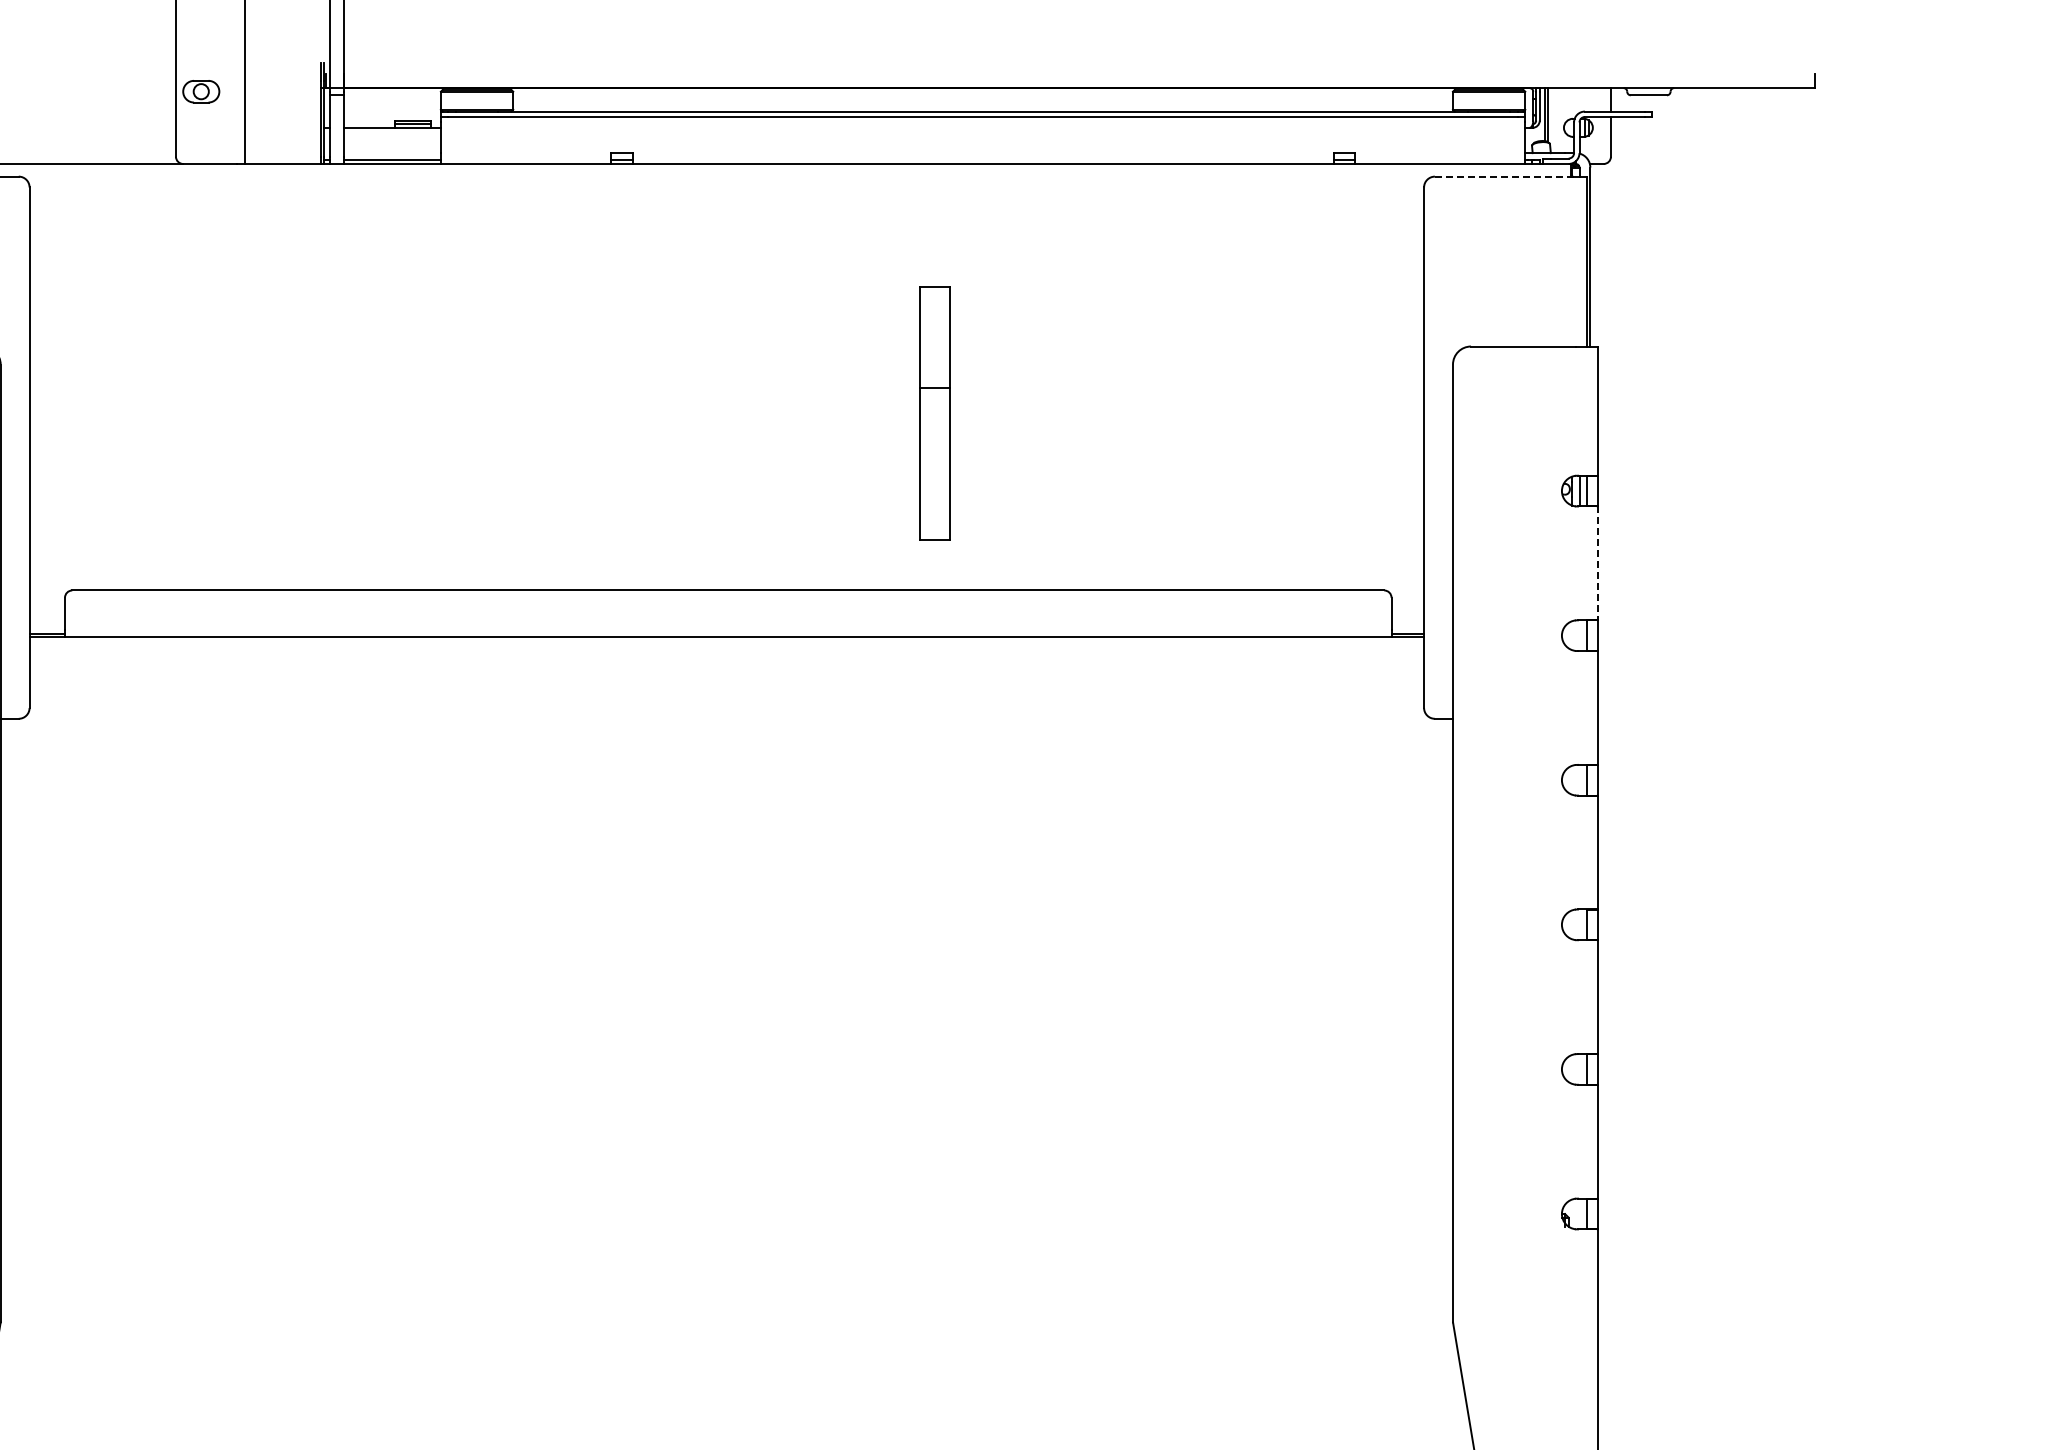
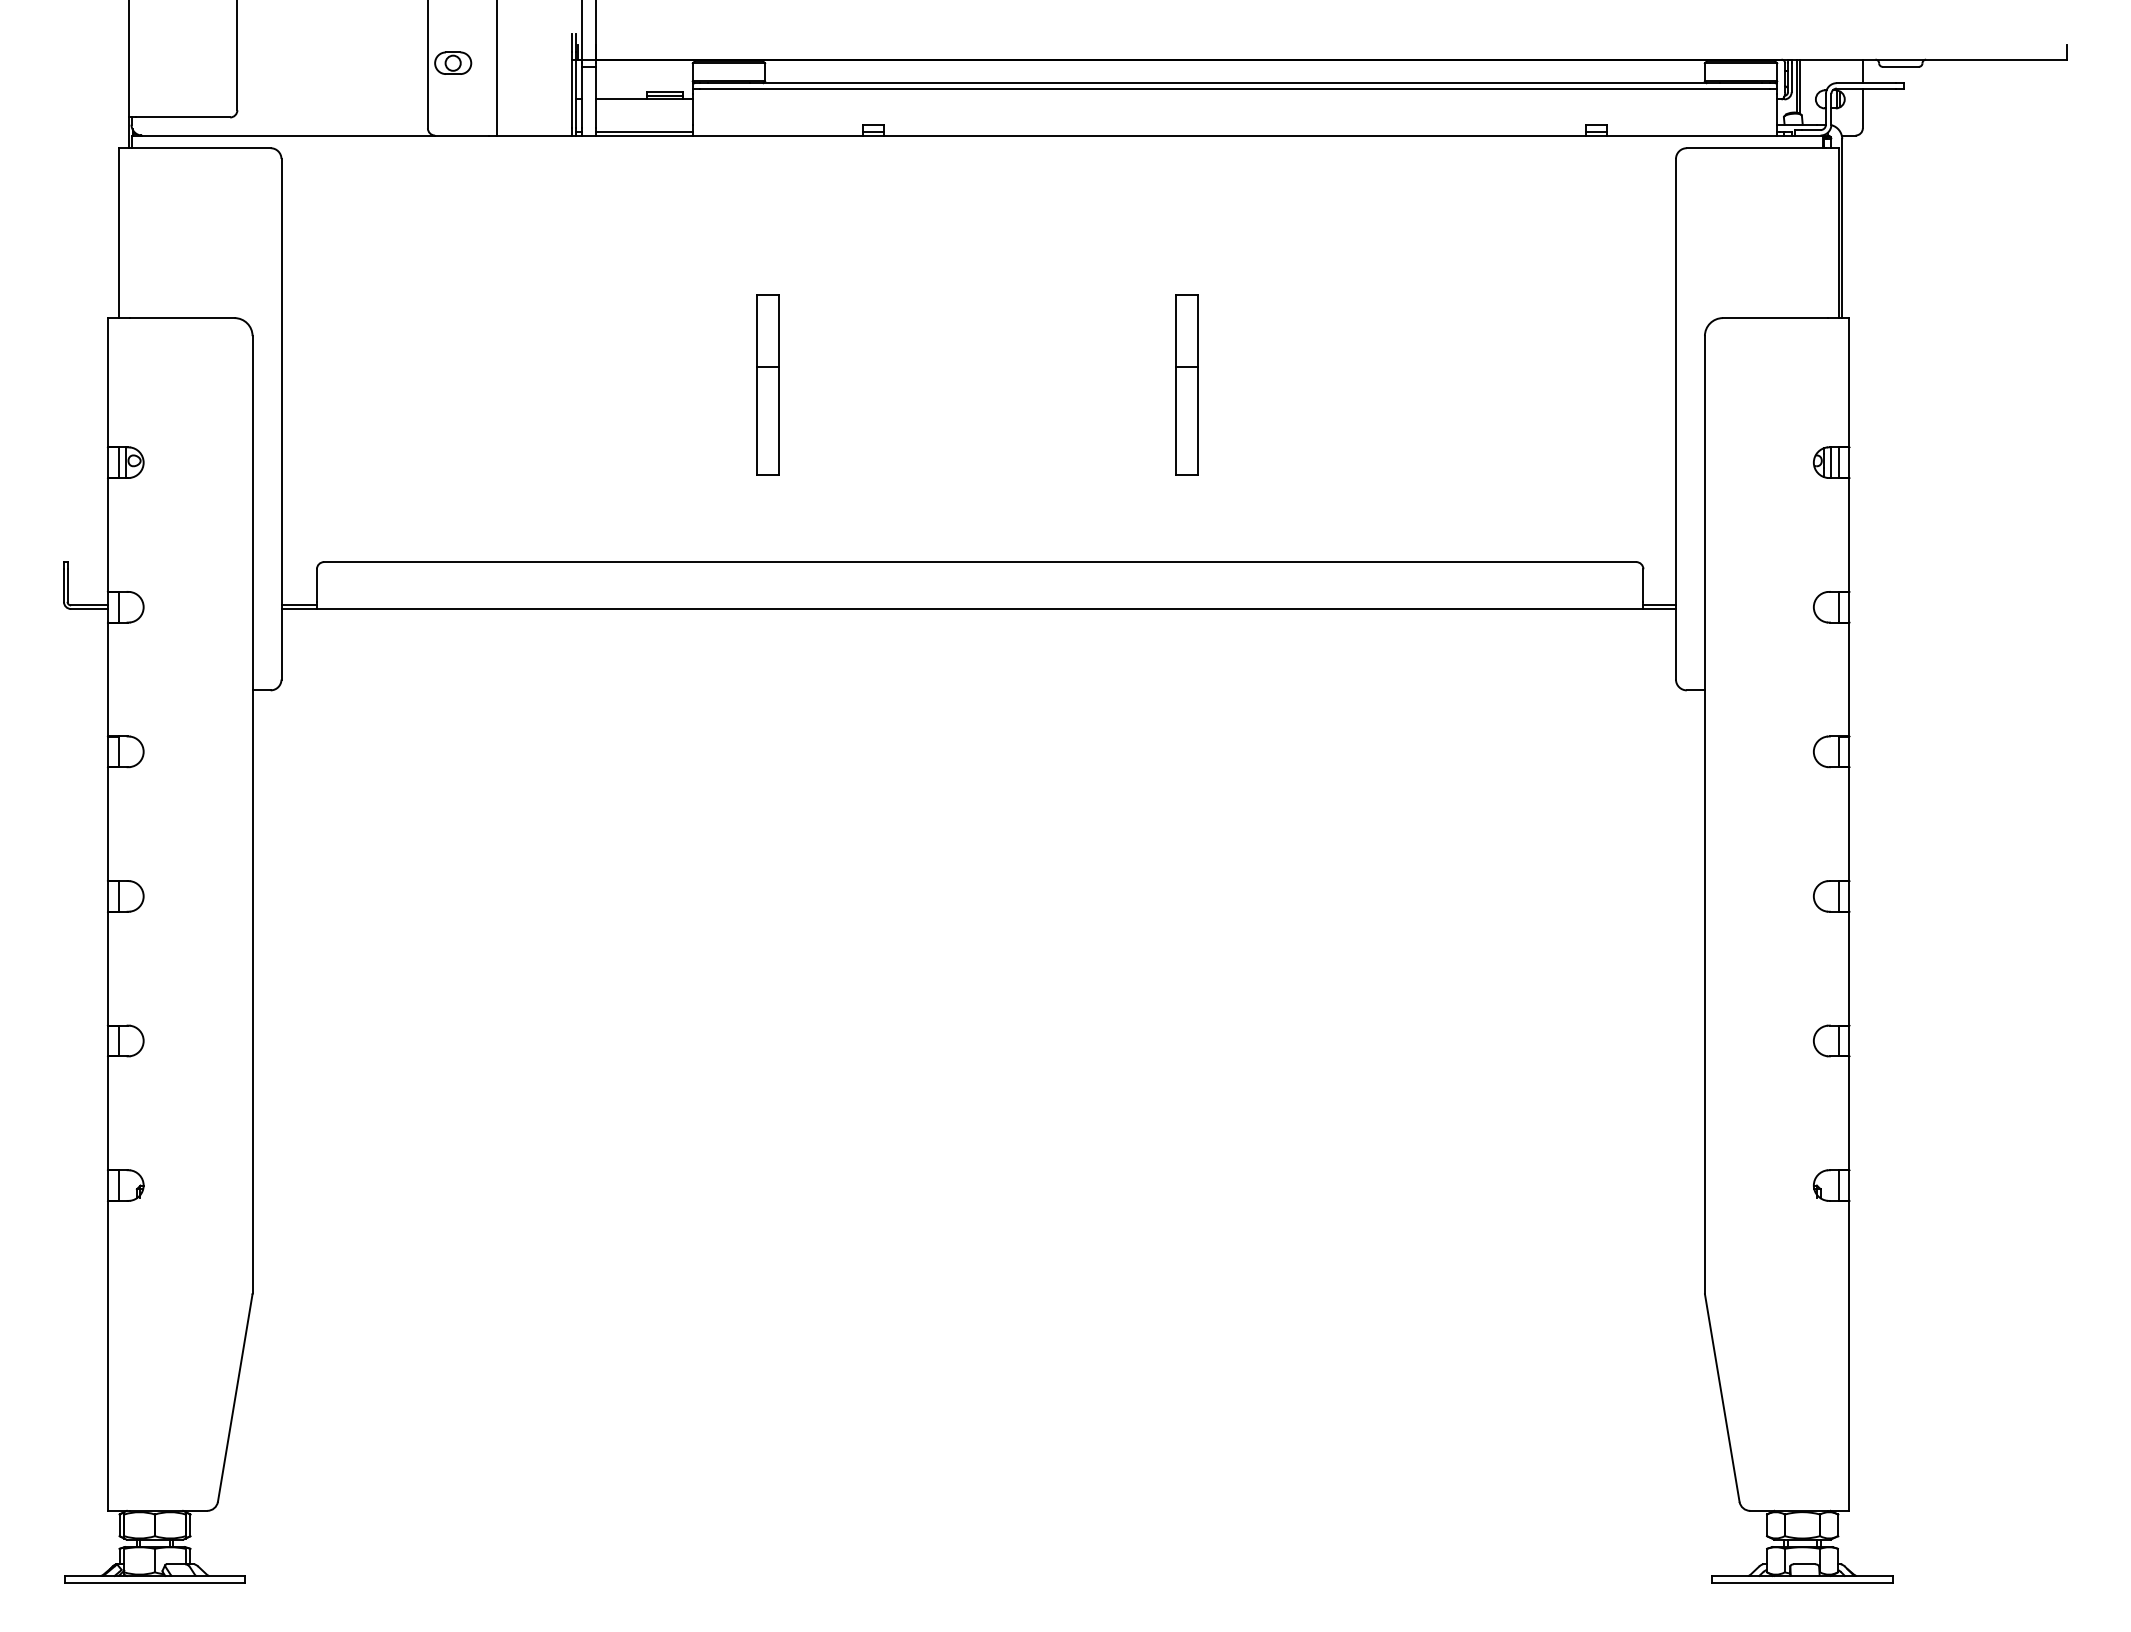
line: (1504, 176) -> (1756, 148), dashed -> solid
part: (515, 412) -> (767, 384), added
part: (934, 412) -> (1186, 384), size x0.71
line: (1597, 562) -> (1849, 534), dashed -> solid

